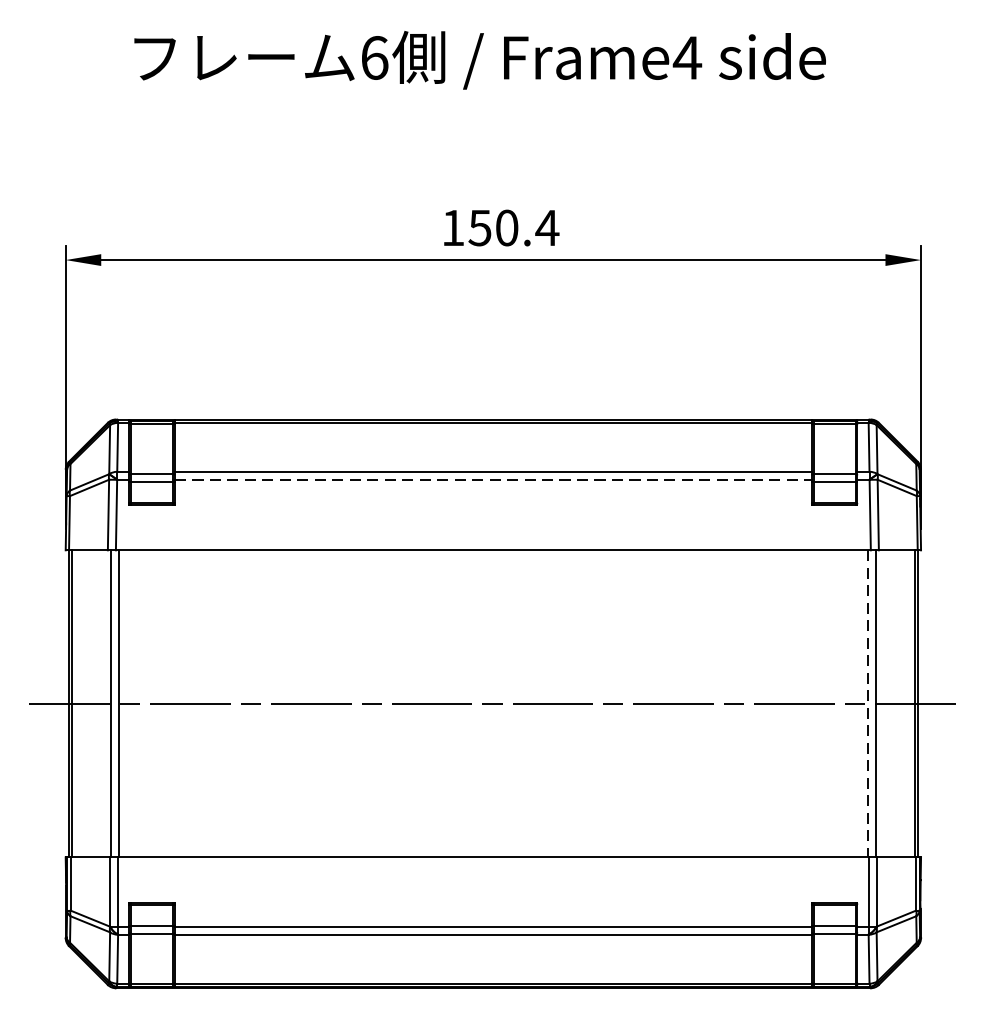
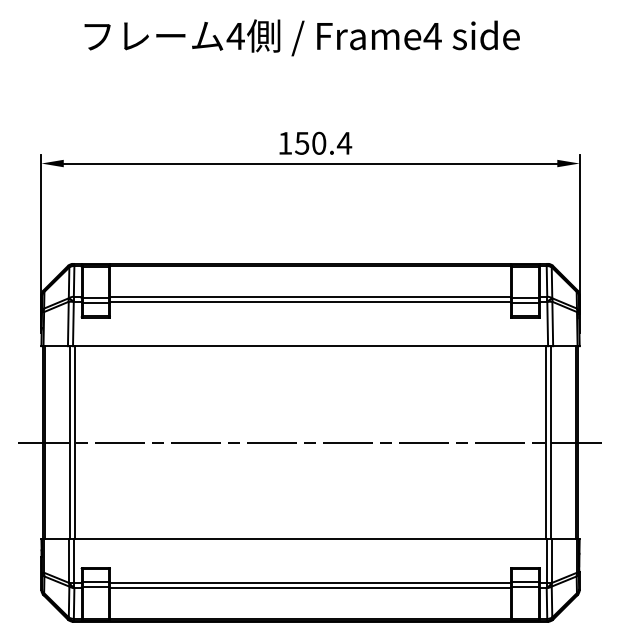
text: (374, 58) -> (235, 36), 6 -> 4
line: (494, 479) -> (311, 301), dashed -> solid
line: (868, 703) -> (546, 442), dashed -> solid

